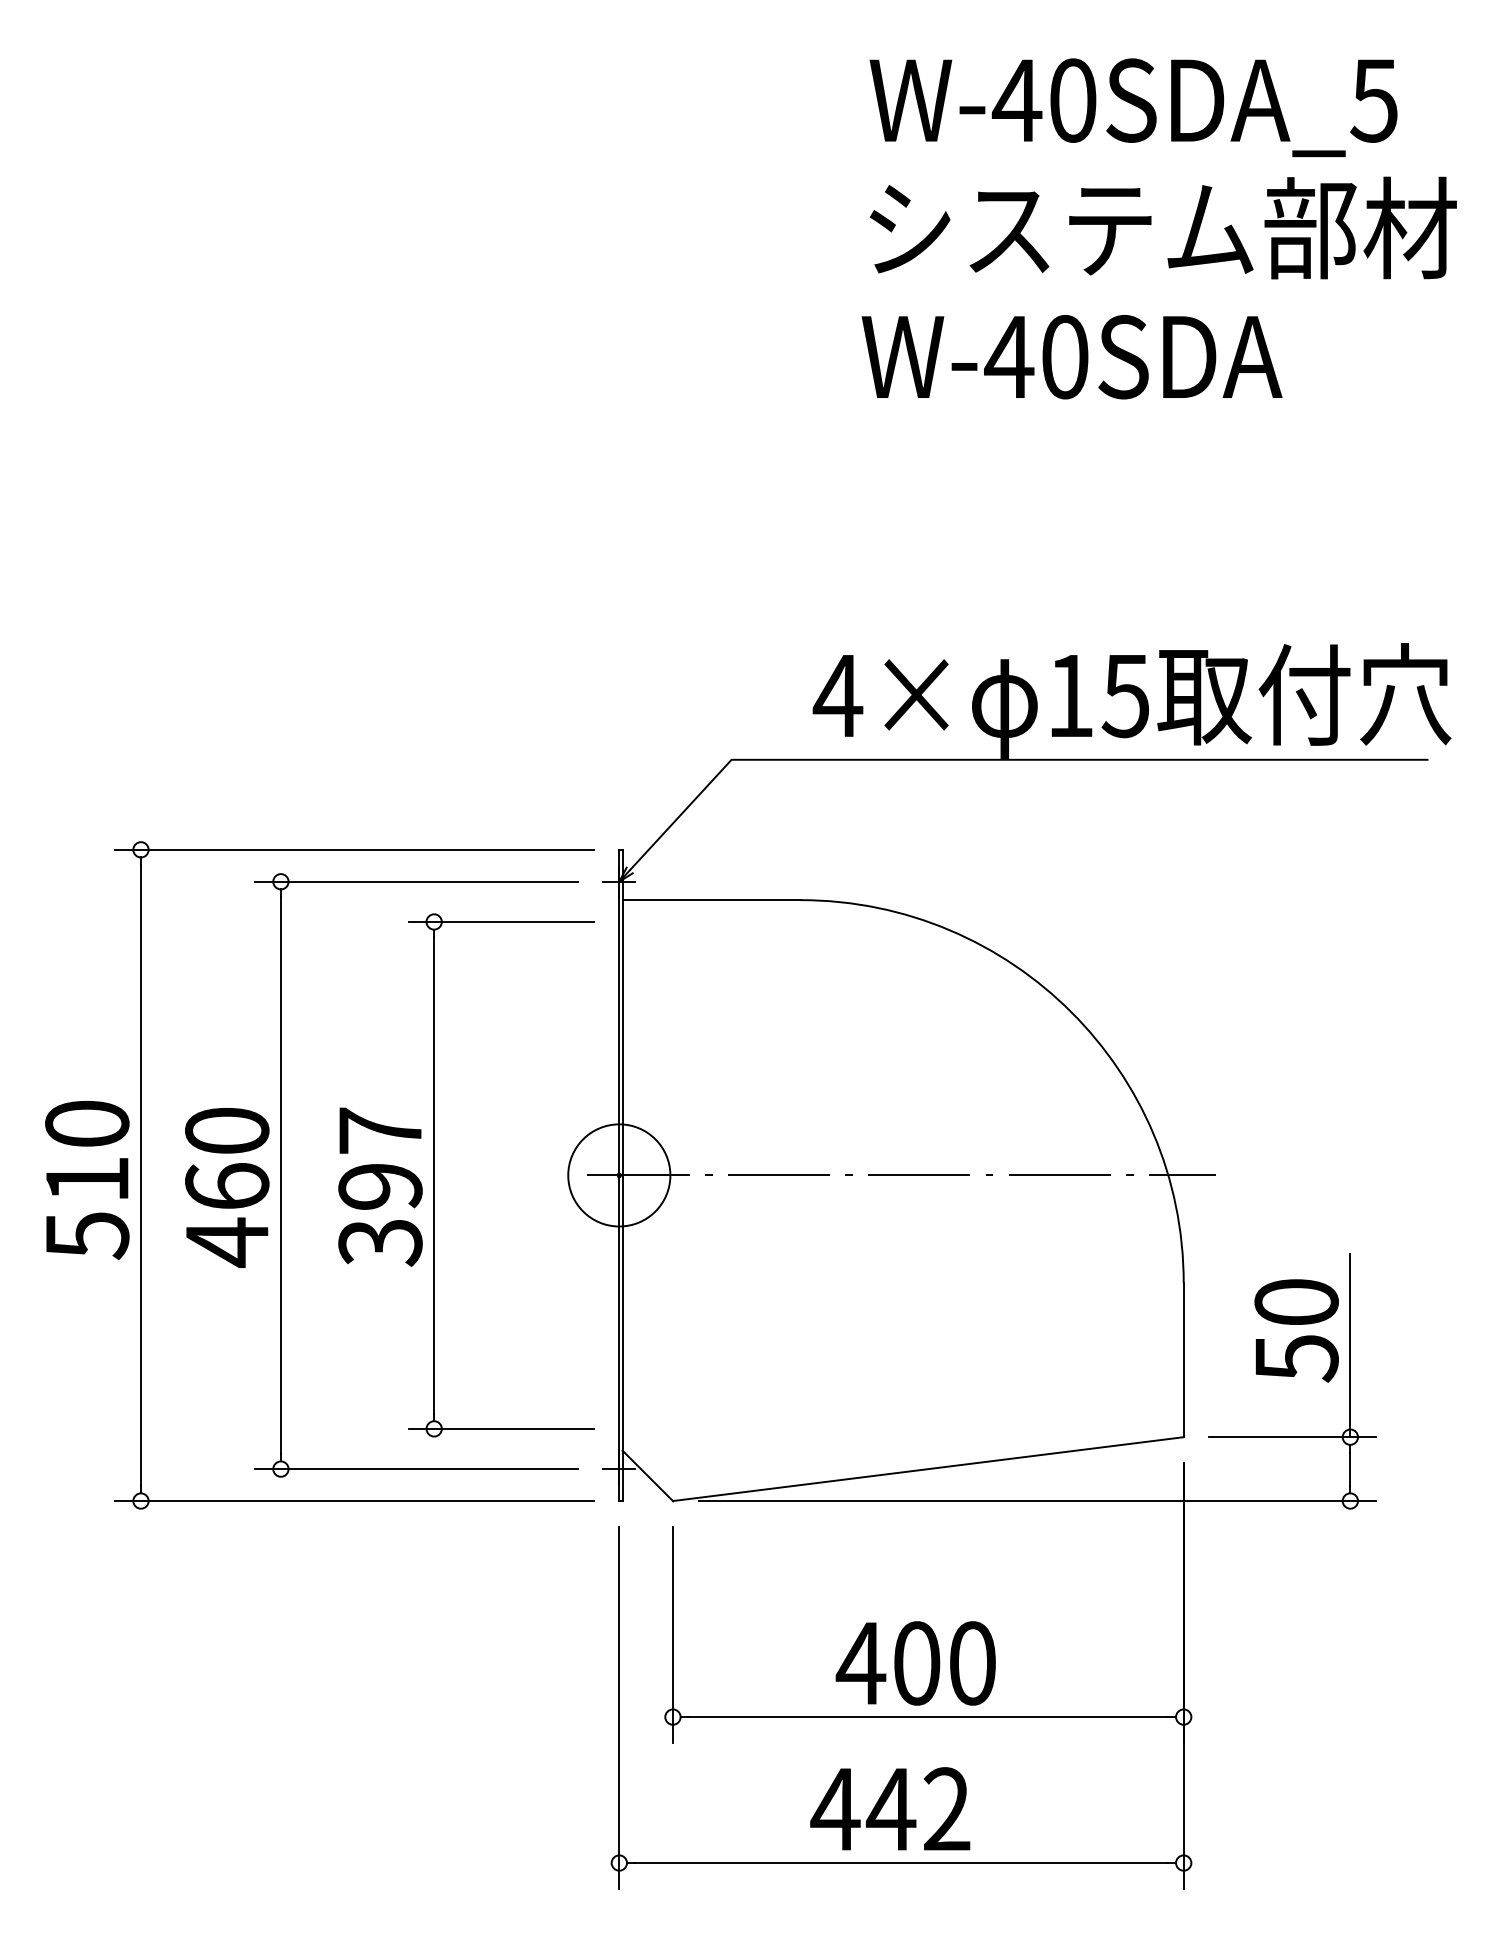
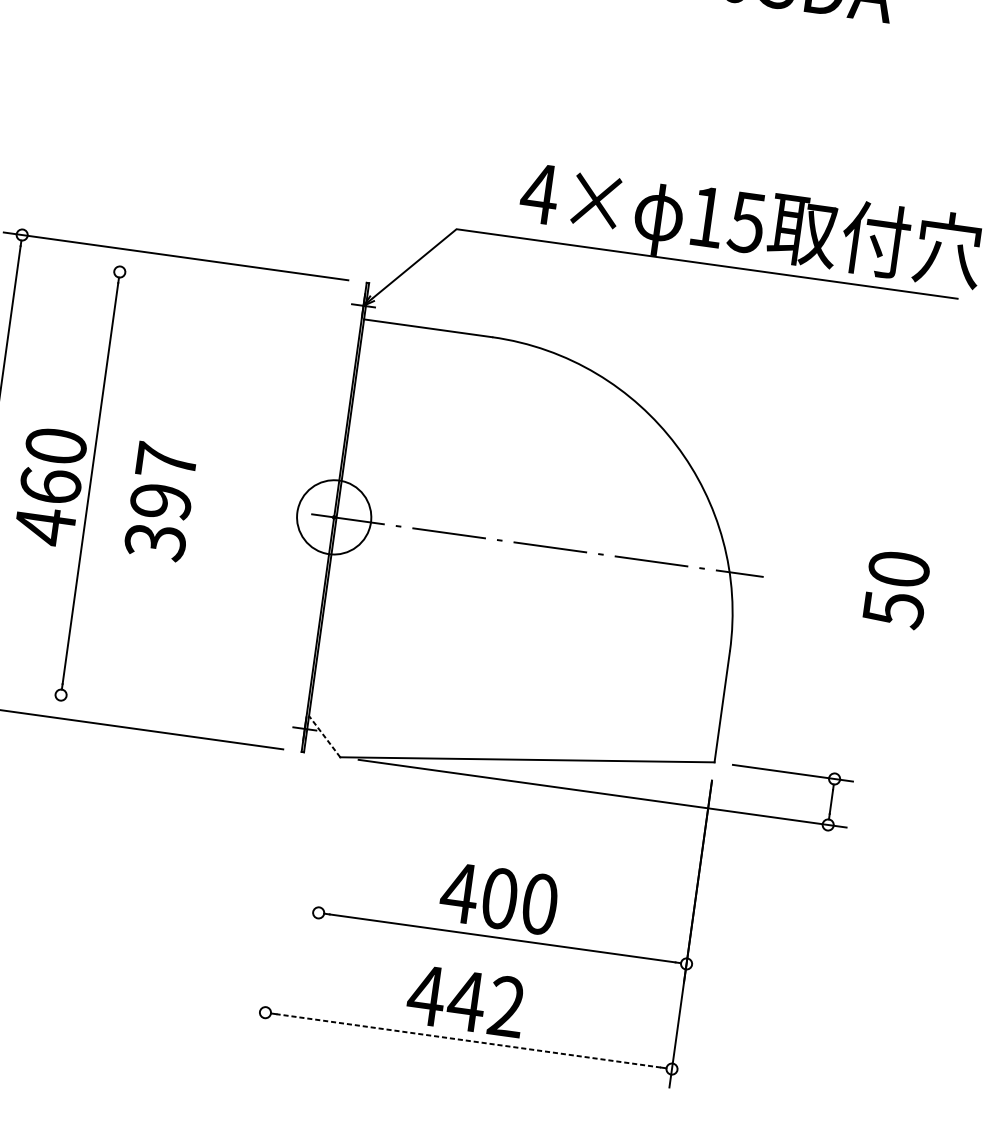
line: (416, 881) -> (217, 285), removed
part: (434, 1175) -> (201, 498), removed
text: (1296, 1330) -> (896, 589), moved
line: (1350, 1345) -> (843, 712), removed
line: (416, 1469) -> (158, 708), removed
line: (647, 1475) -> (324, 736), solid -> dashed
line: (672, 1634) -> (326, 853), removed
line: (619, 1707) -> (281, 900), removed
line: (901, 1863) -> (468, 1041), solid -> dashed

